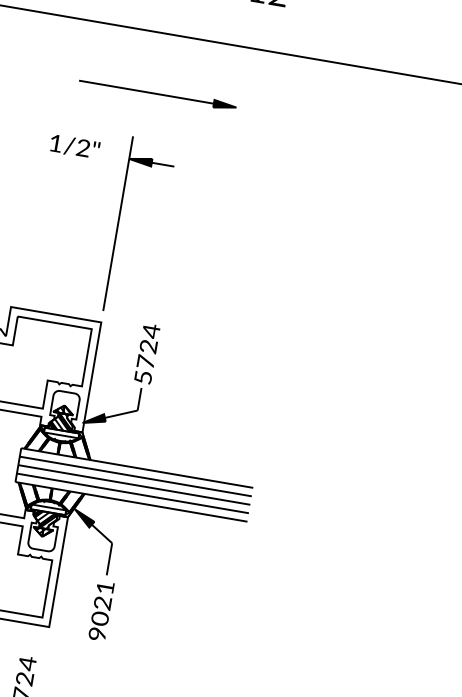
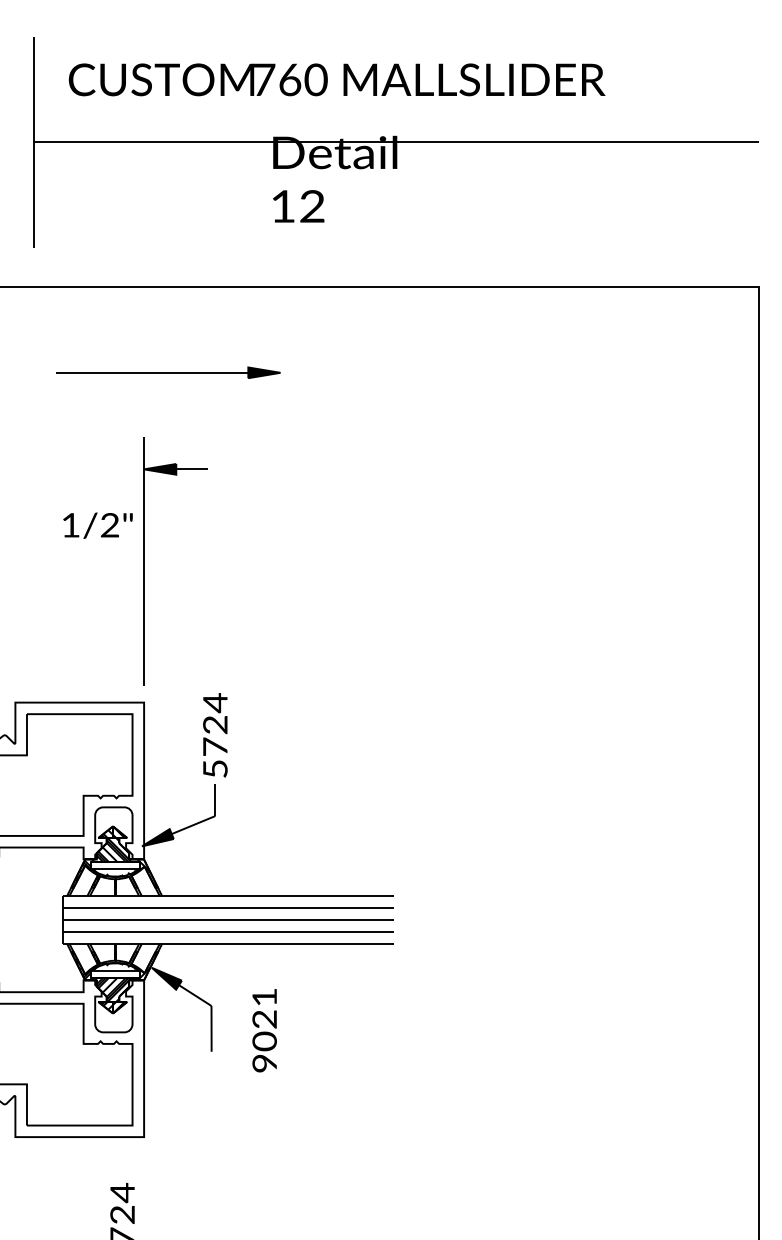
text: (74, 146) -> (97, 525), moved
text: (101, 611) -> (264, 1030), moved

